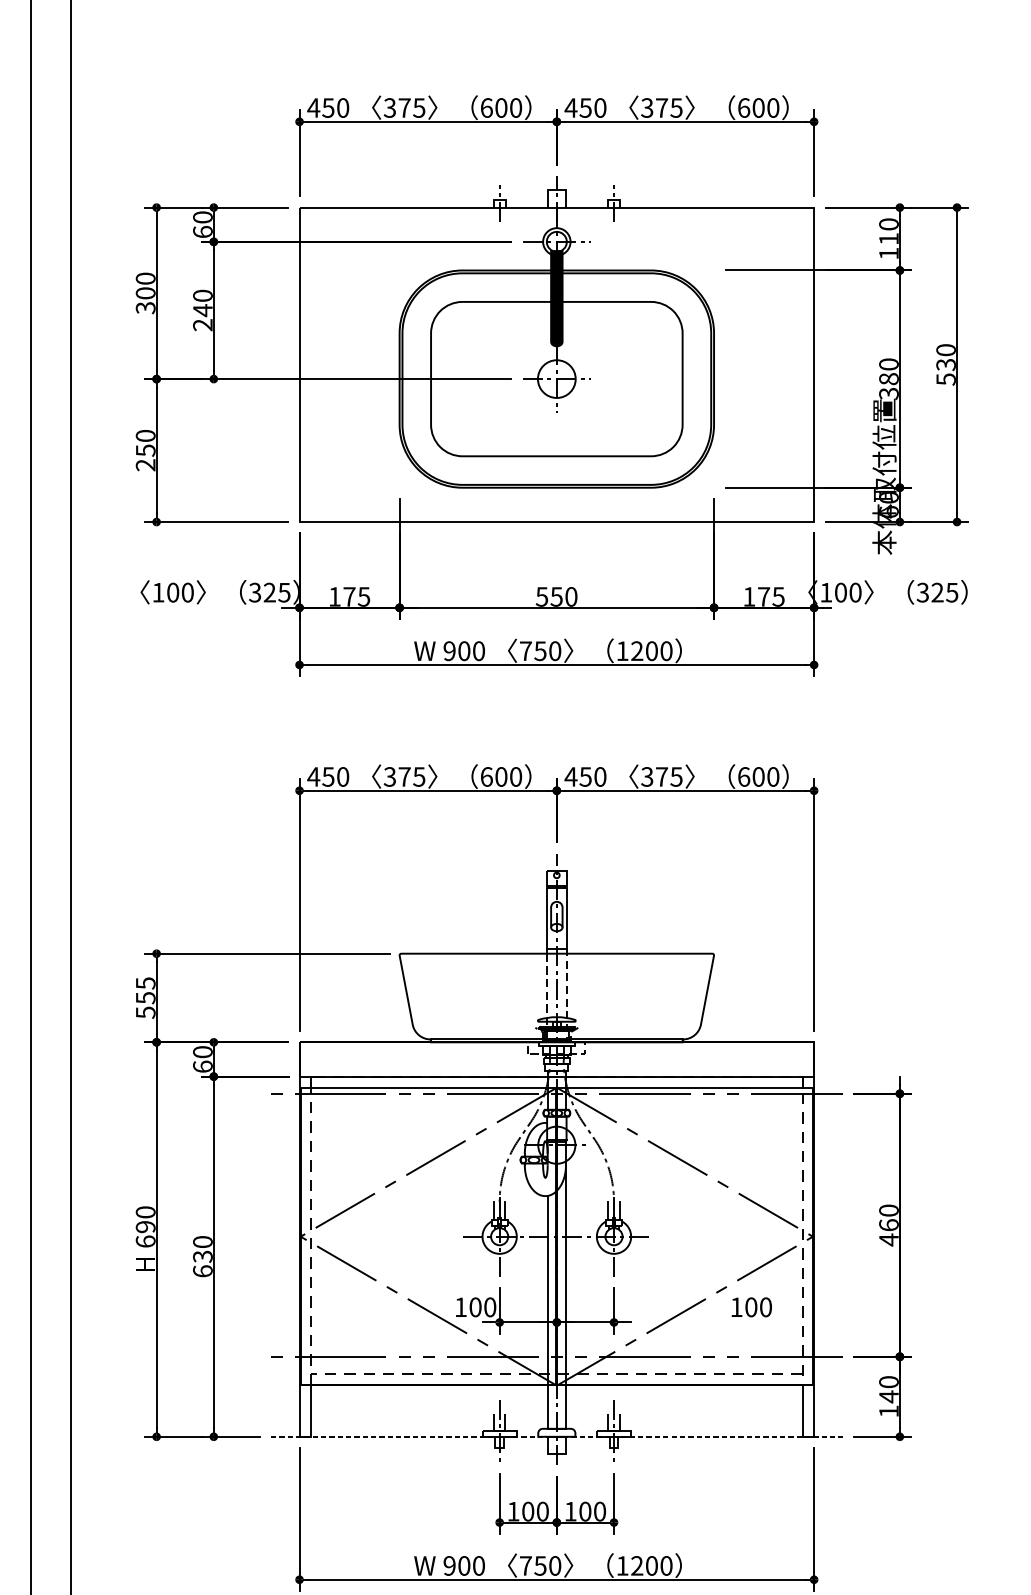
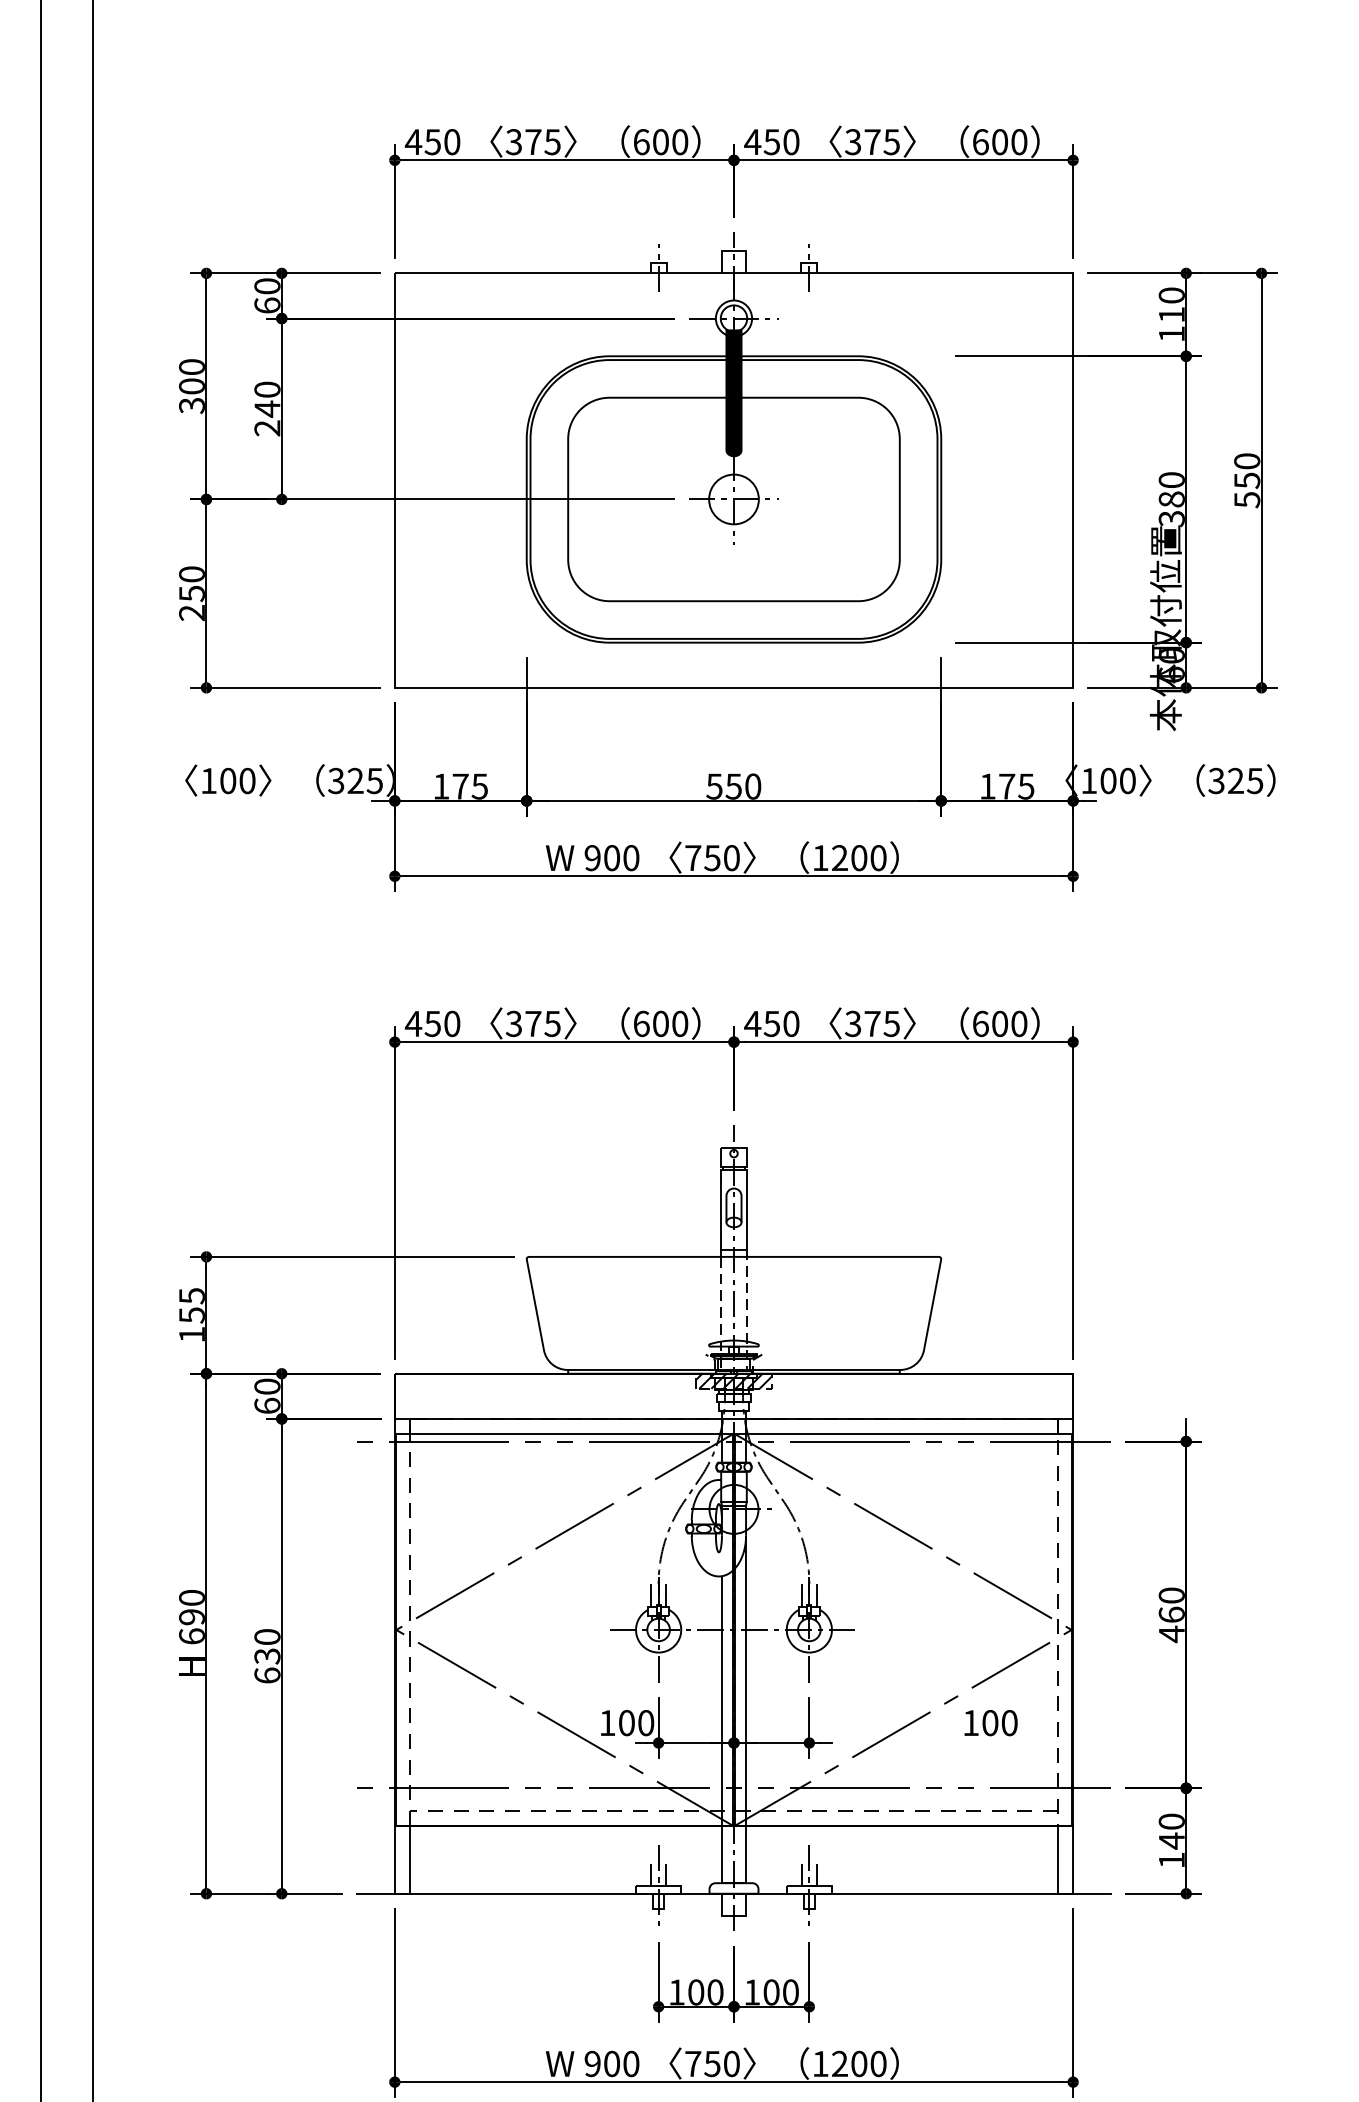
text: (945, 364) -> (1246, 480), 530 -> 550
text: (145, 1012) -> (191, 1334), 555 -> 155
hatch: (556, 1047) -> (733, 1380), added
line: (557, 1436) -> (734, 1893), dashed -> solid

